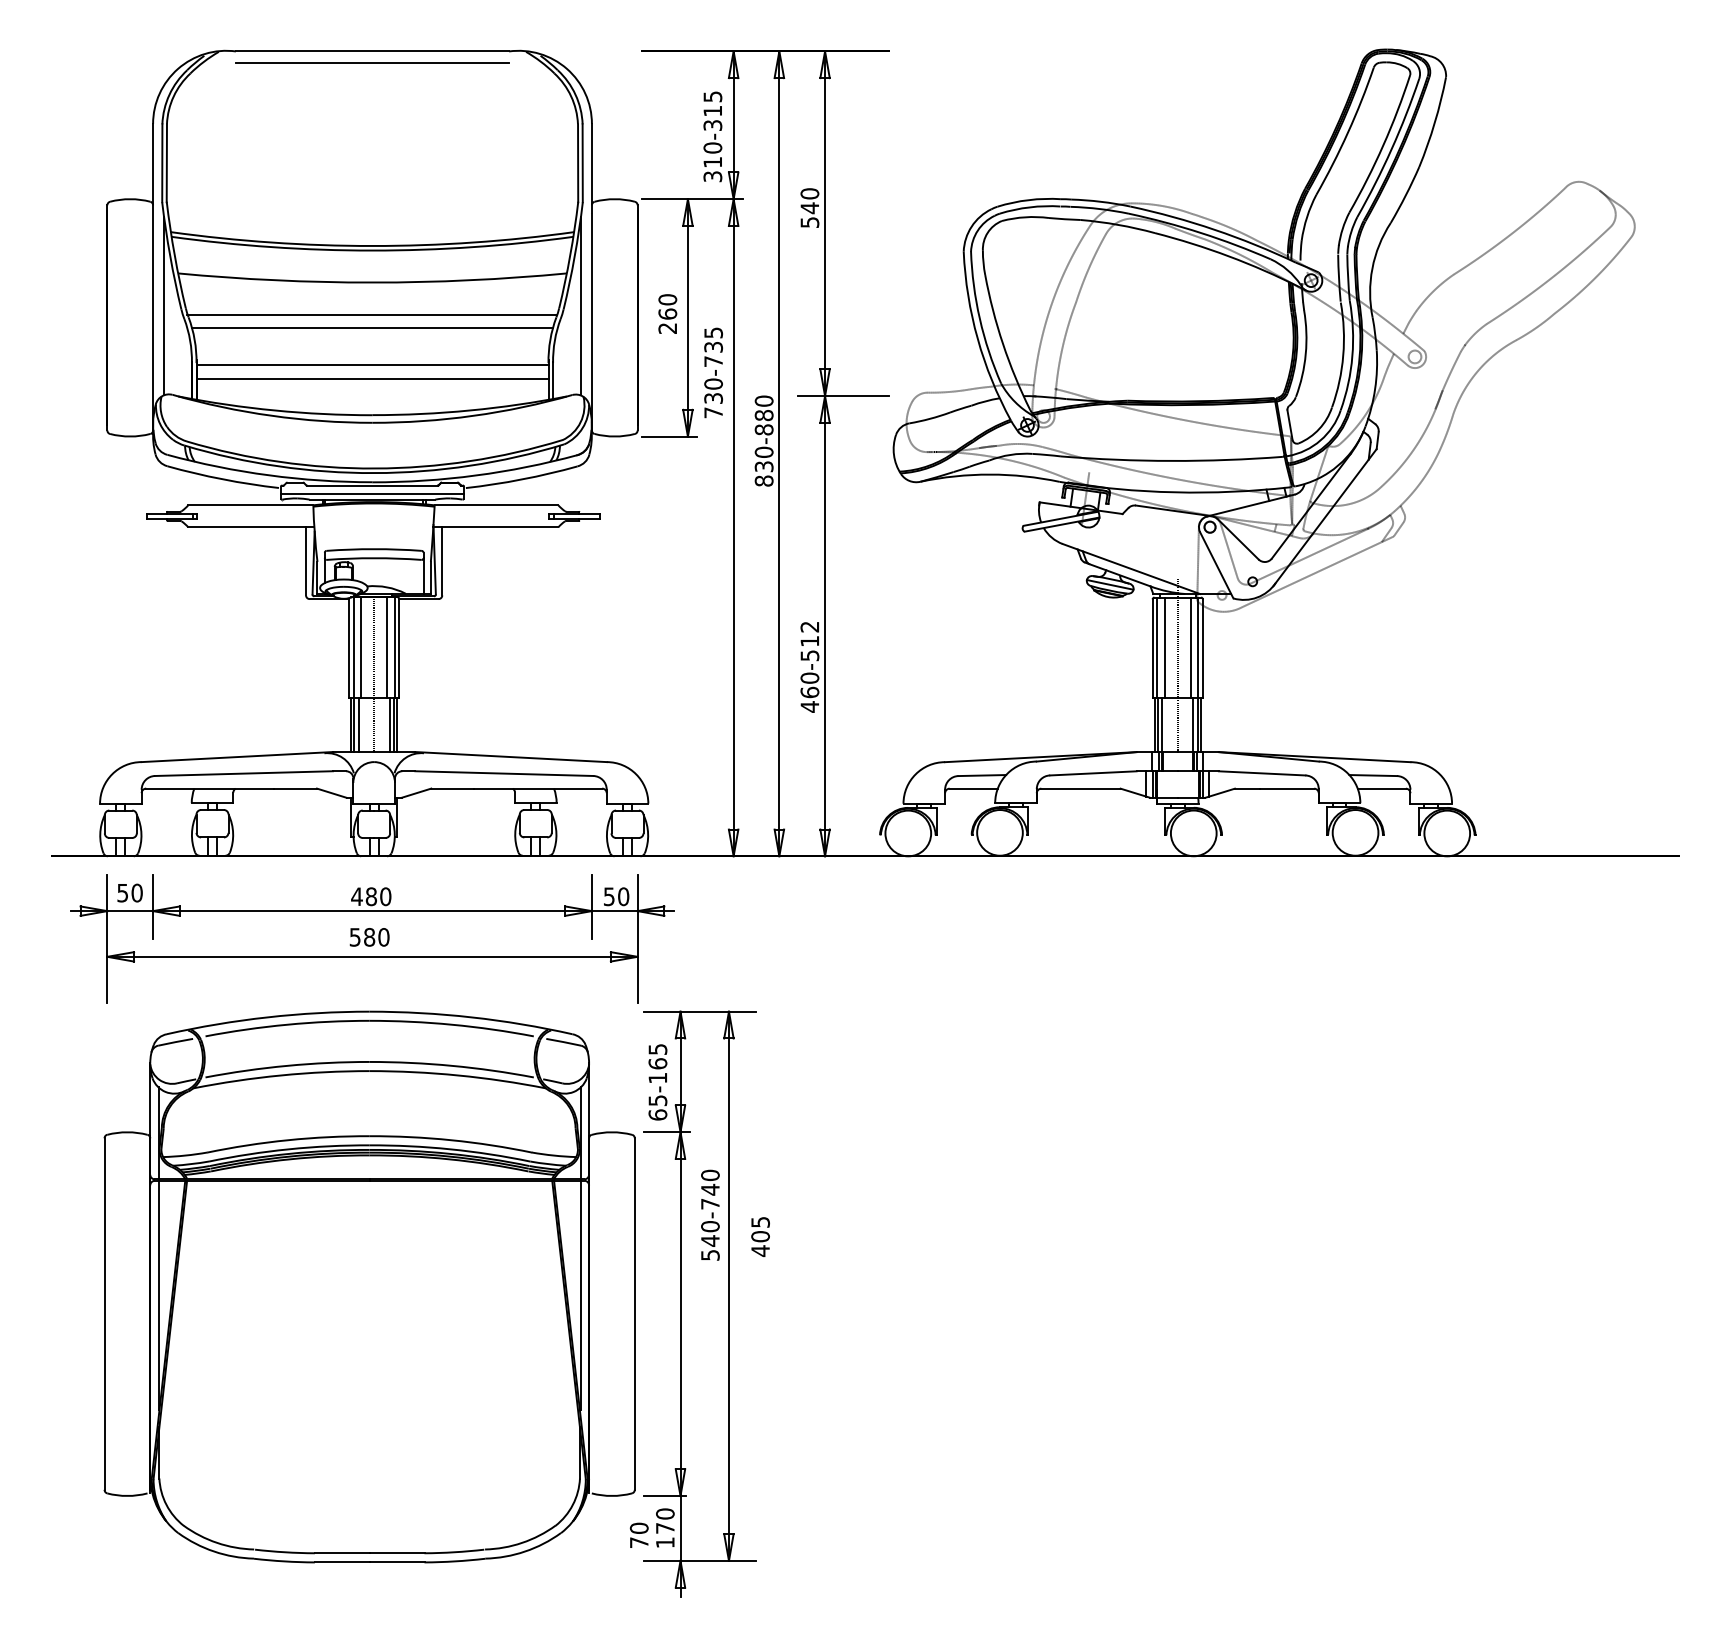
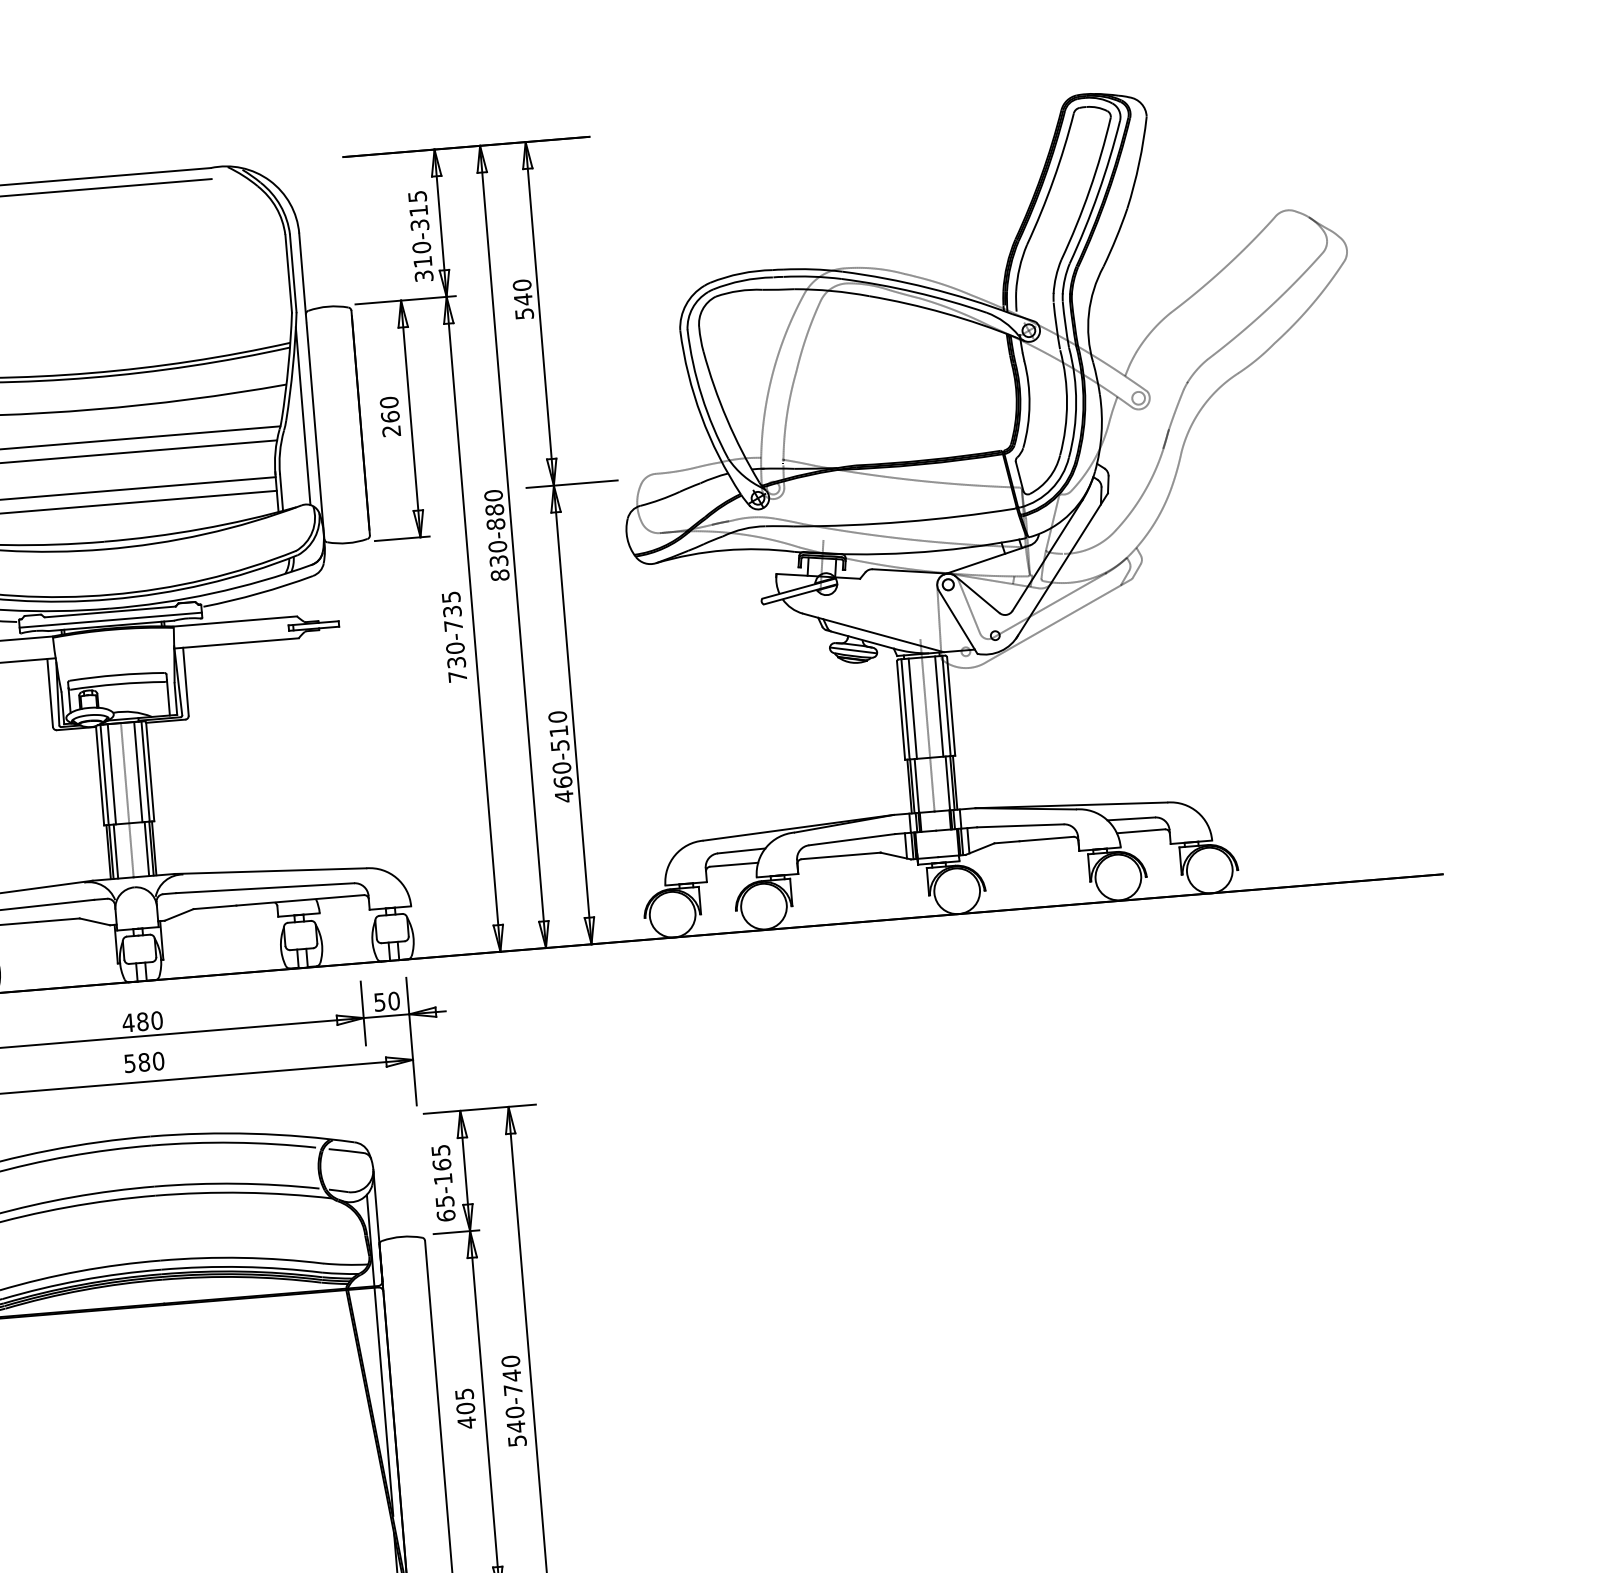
text: (713, 372) -> (454, 636), moved
text: (809, 626) -> (557, 716), 460-512 -> 460-510
text: (710, 1214) -> (514, 1400), moved
text: (760, 1236) -> (465, 1408), moved

